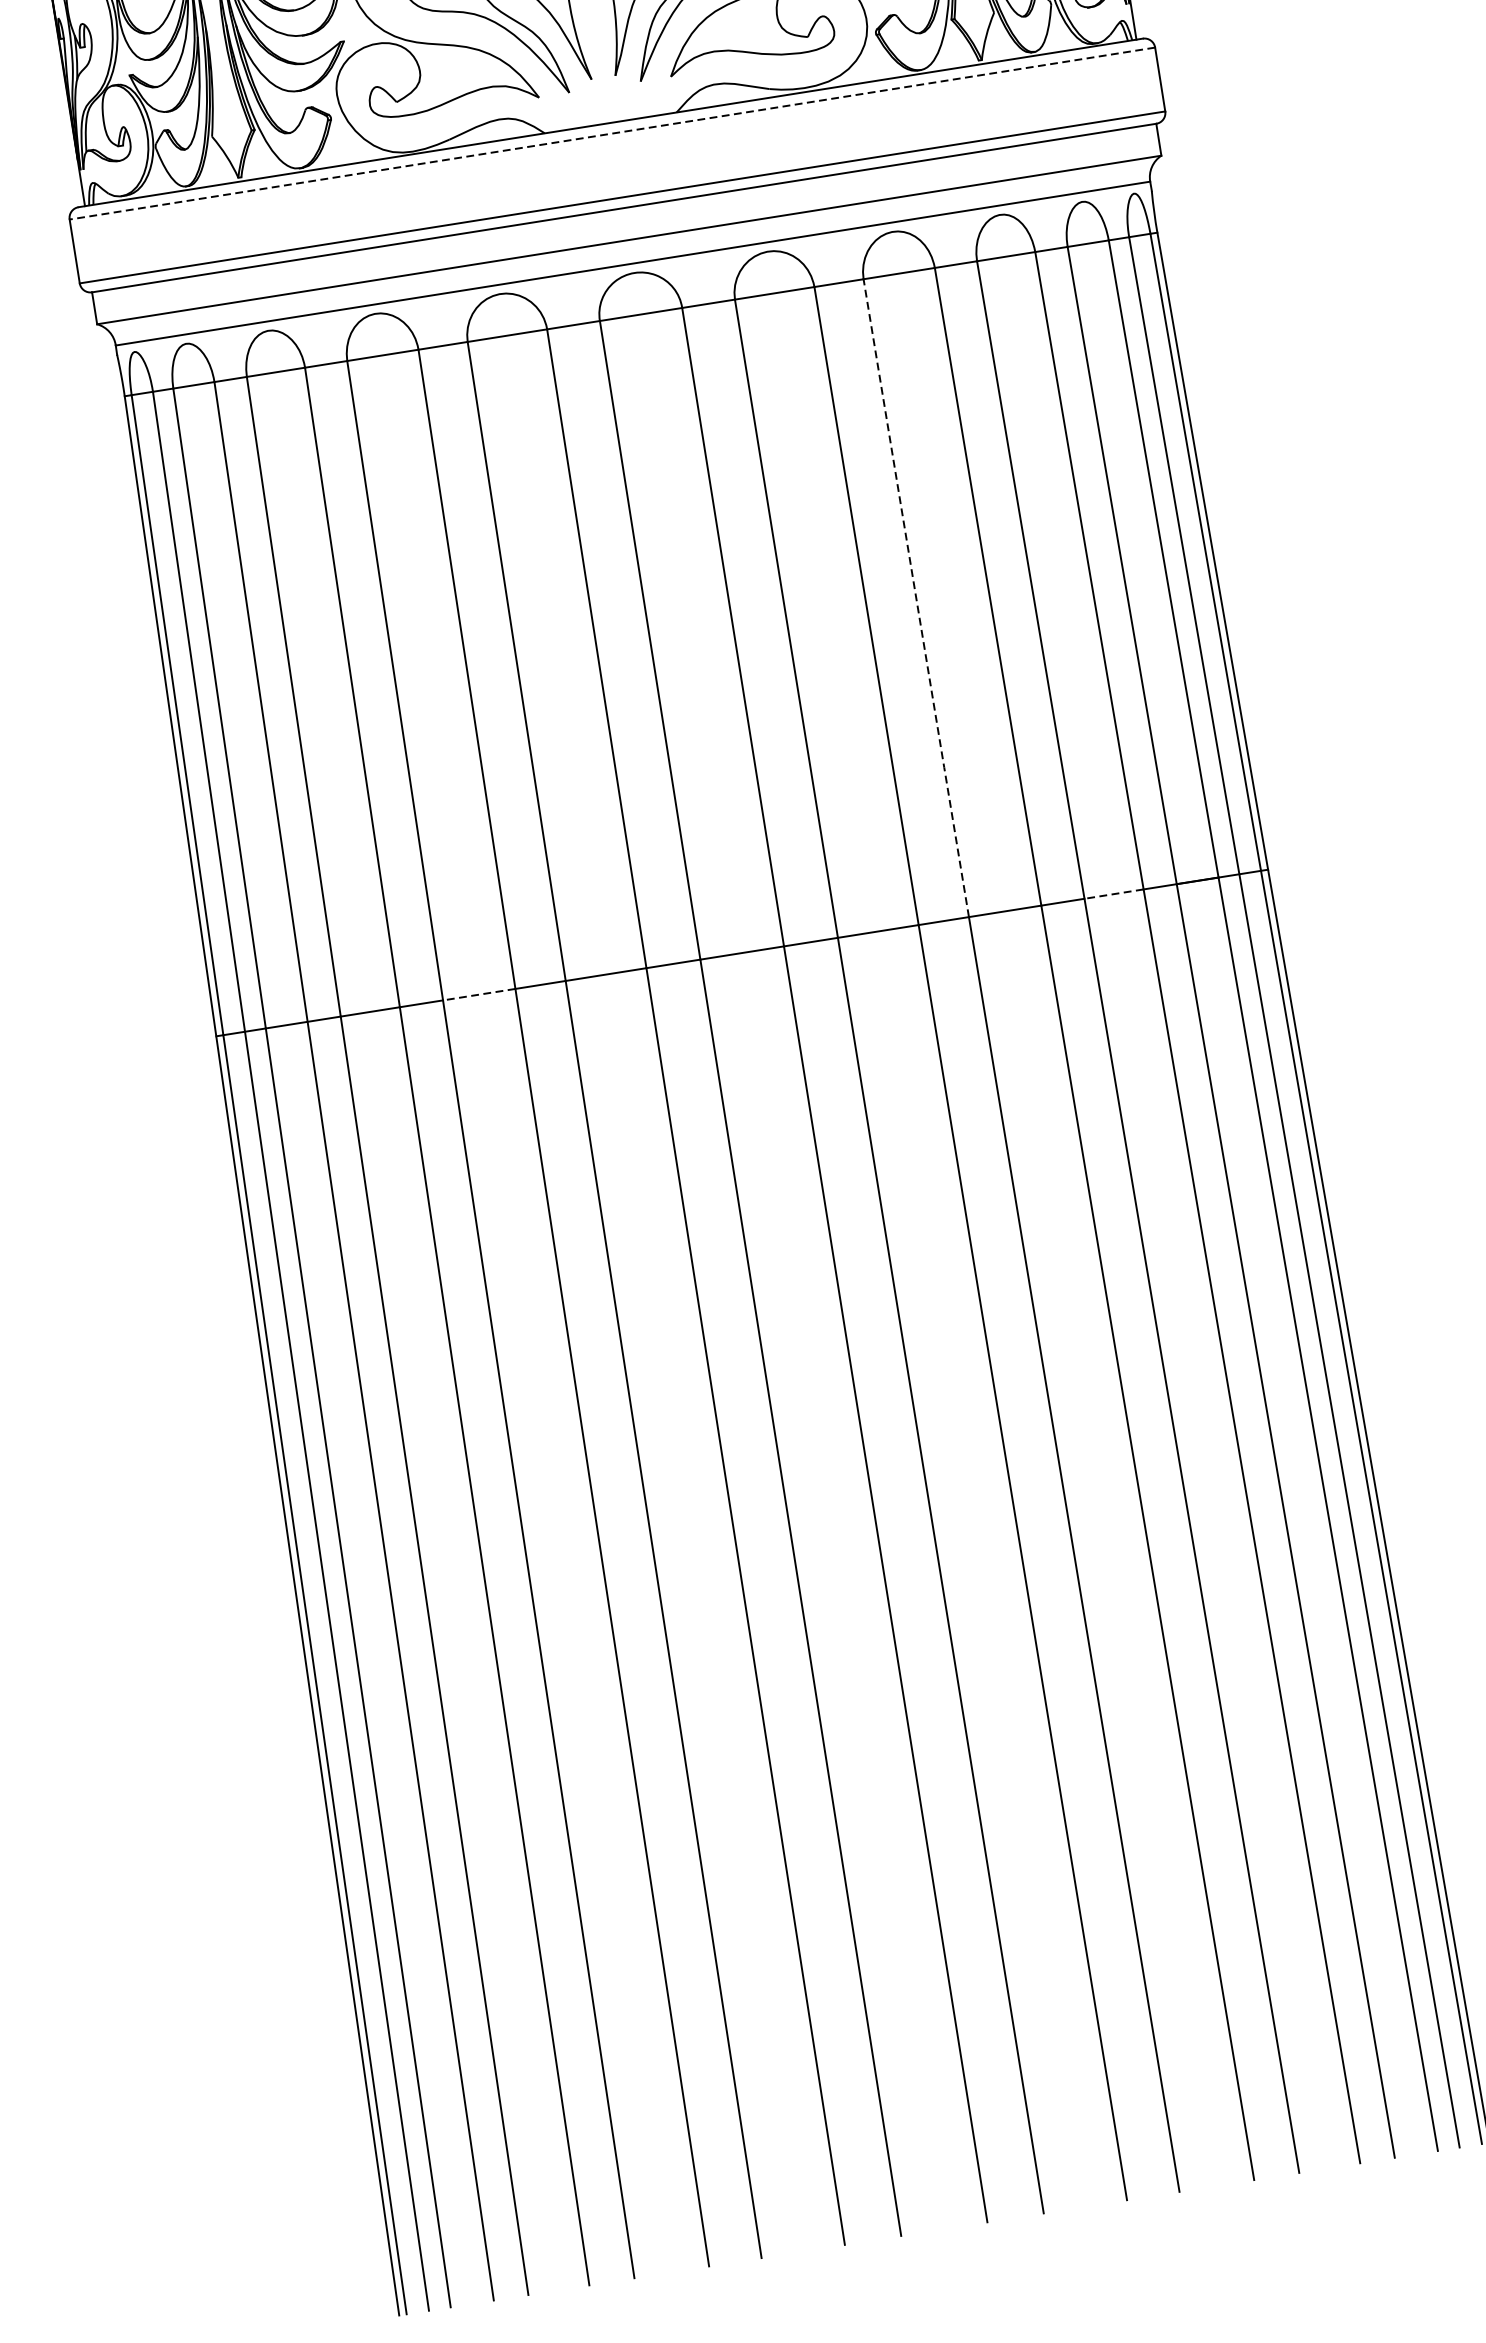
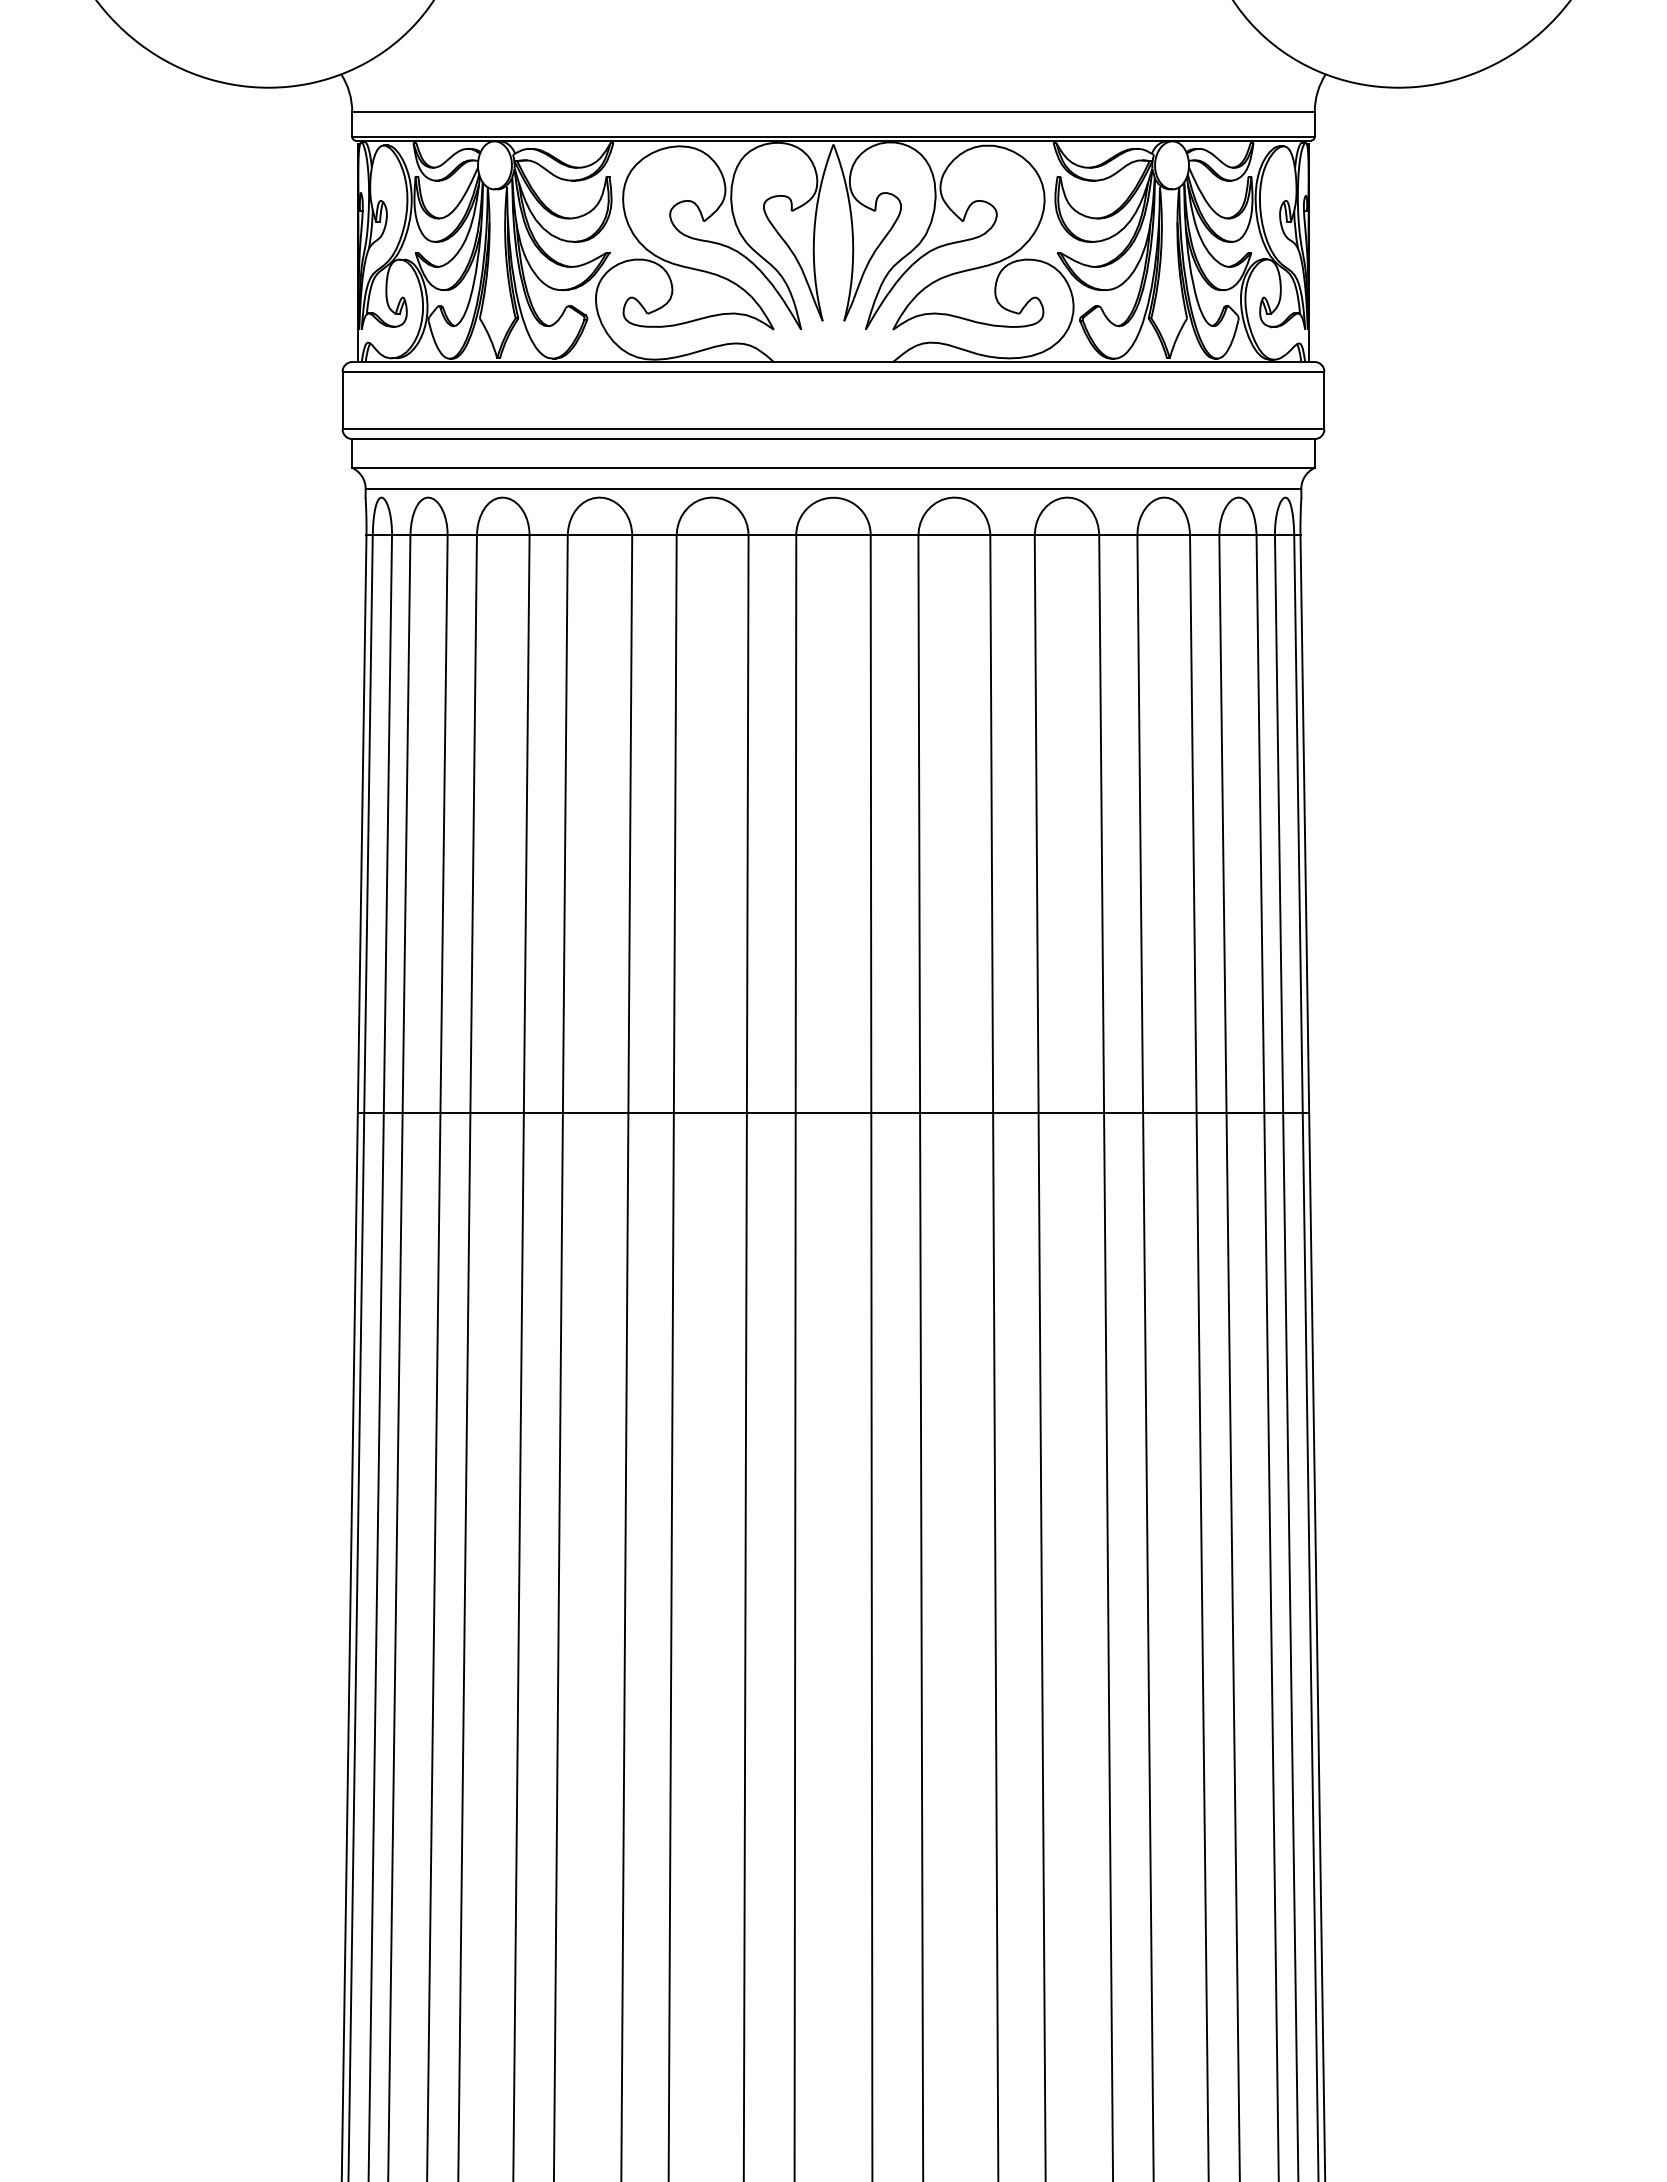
line: (612, 133) -> (833, 371), dashed -> solid
line: (915, 597) -> (1036, 823), dashed -> solid
line: (1113, 893) -> (1169, 1112), dashed -> solid
line: (479, 994) -> (595, 1112), dashed -> solid

